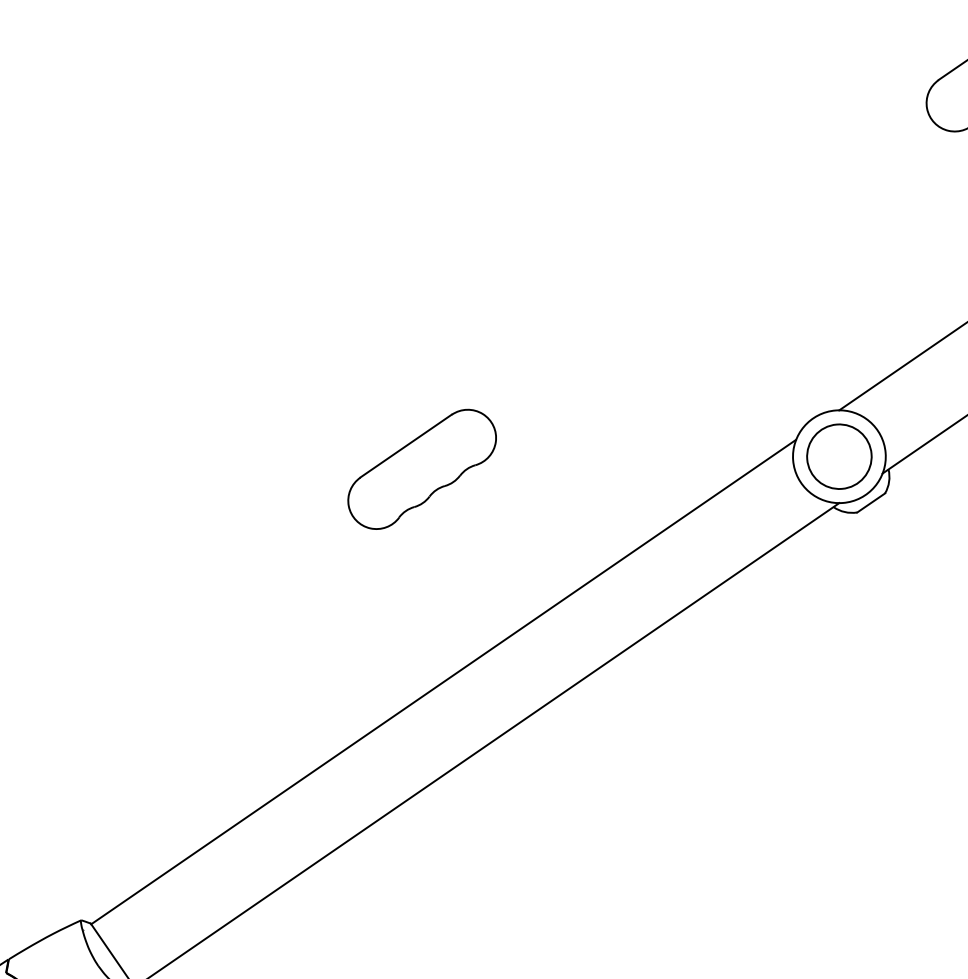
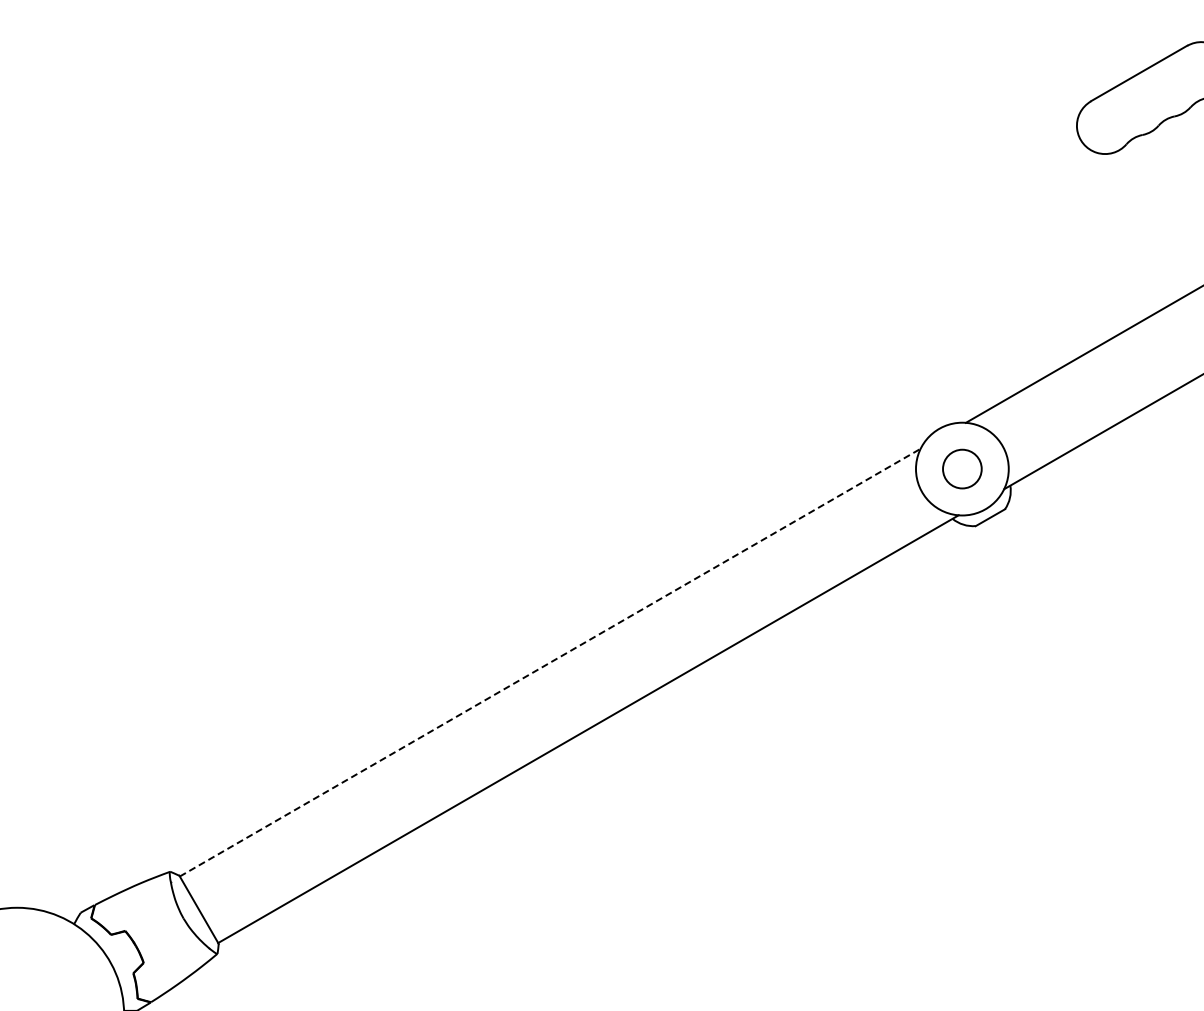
circle: (839, 456) -> (962, 468), size x0.6
part: (422, 468) -> (545, 448), removed
line: (443, 681) -> (550, 662), solid -> dashed

